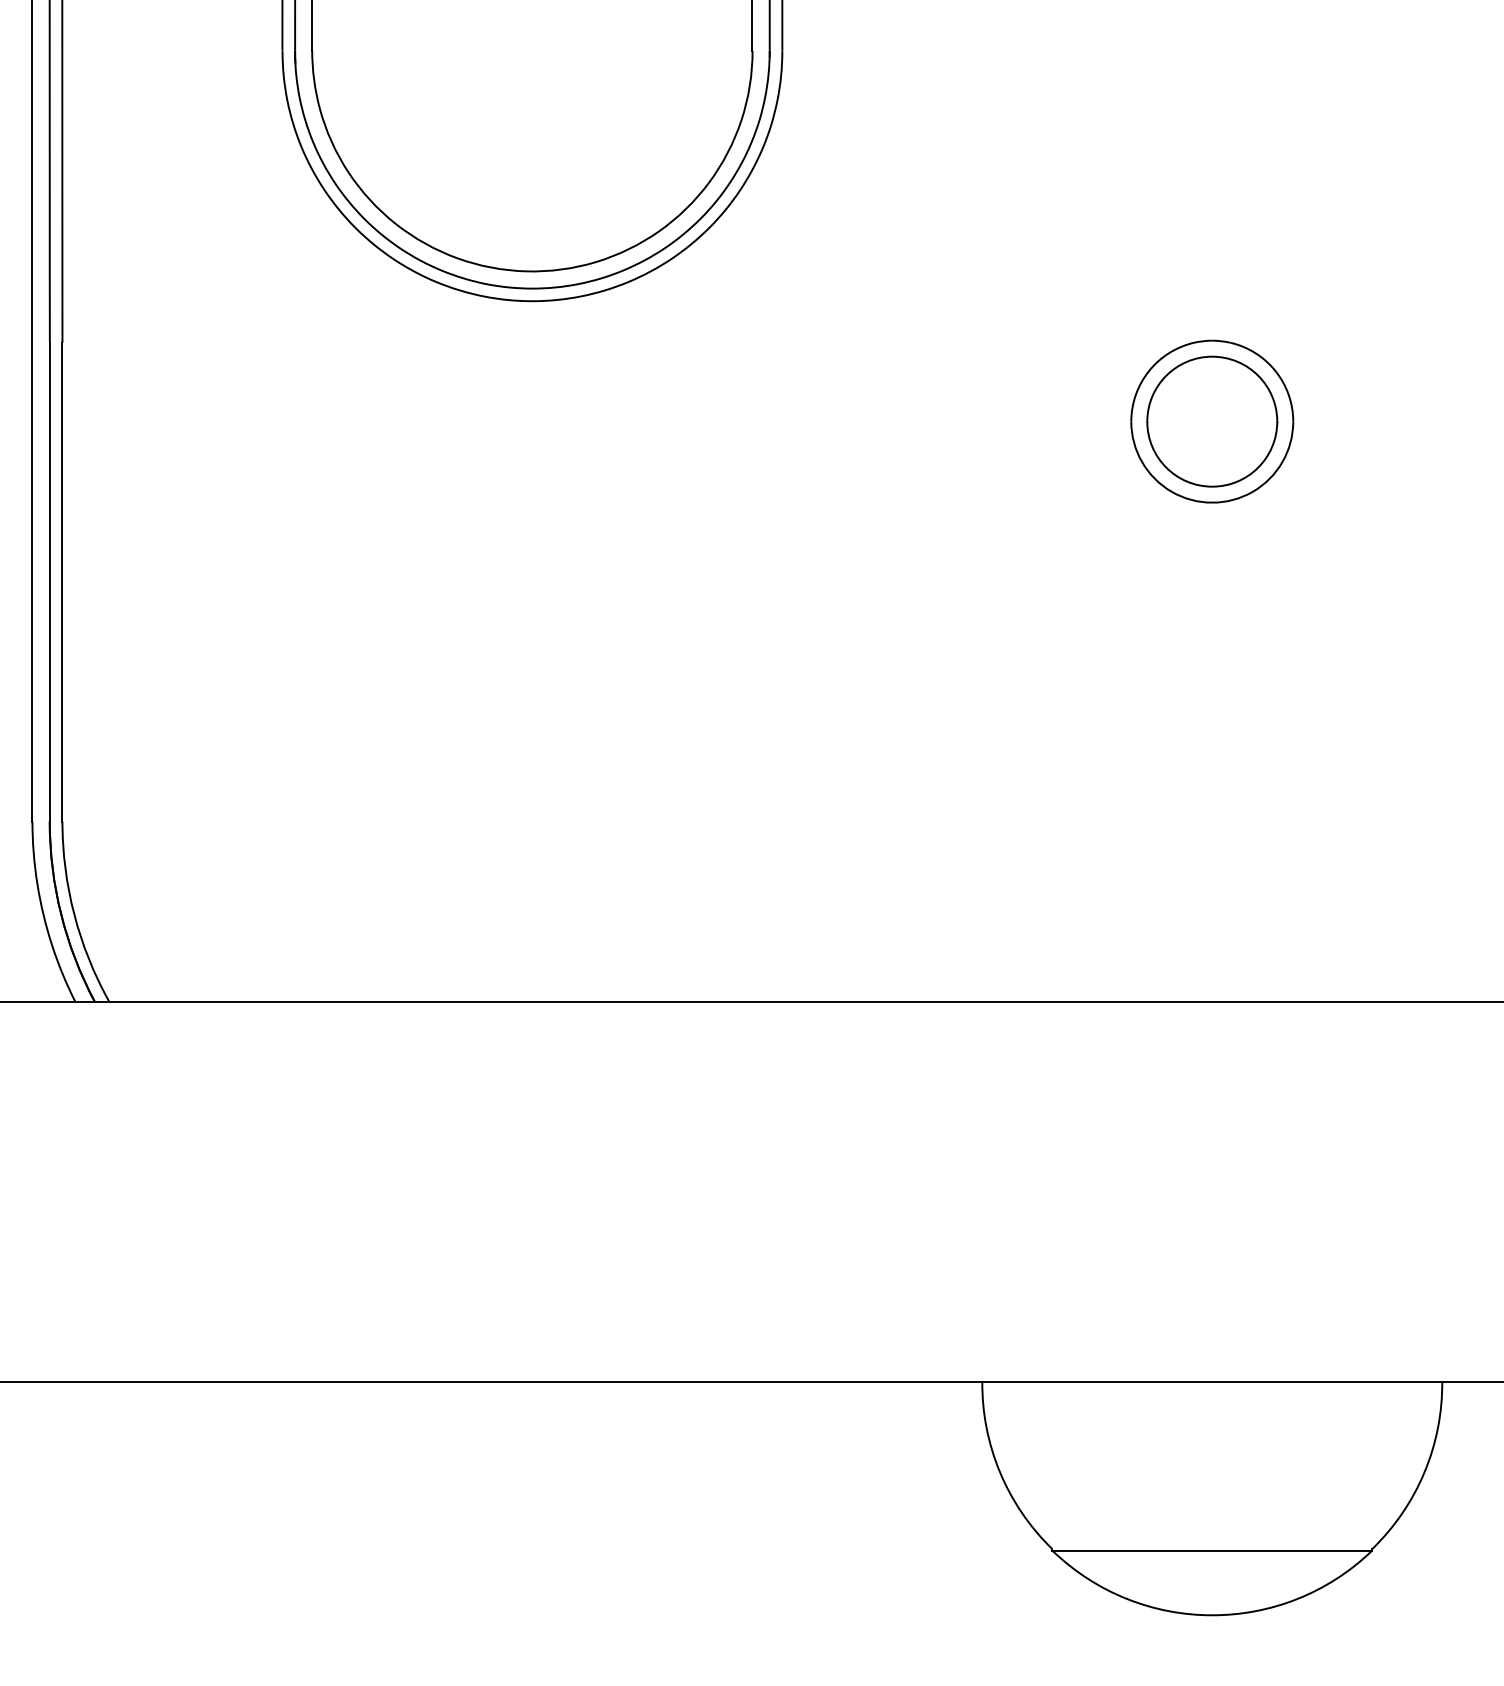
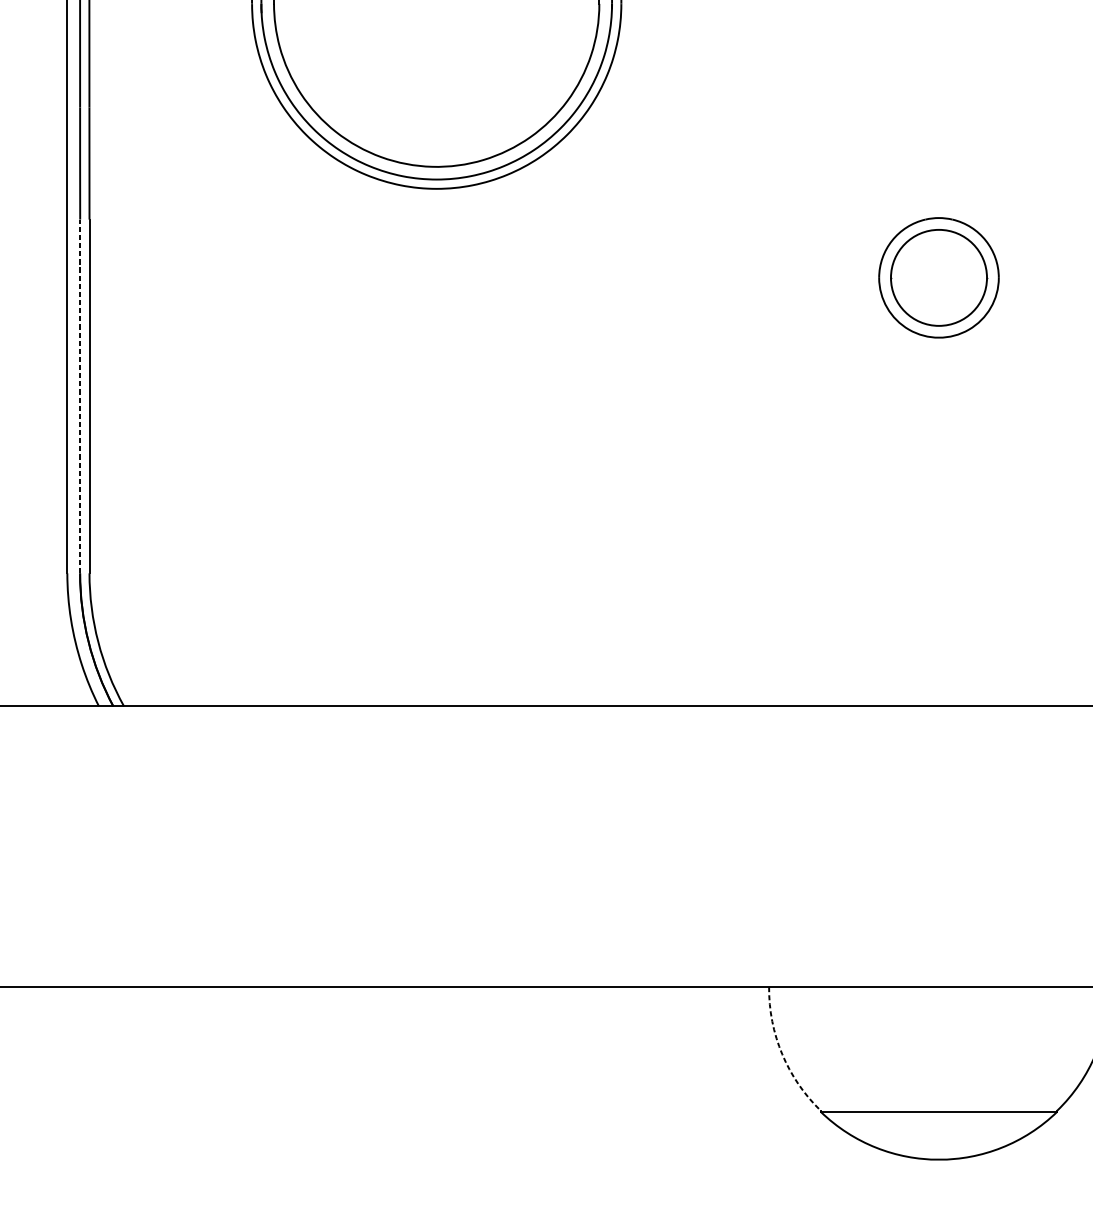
line: (49, 581) -> (79, 395), solid -> dashed
arc: (1000, 1472) -> (782, 1054), solid -> dashed

